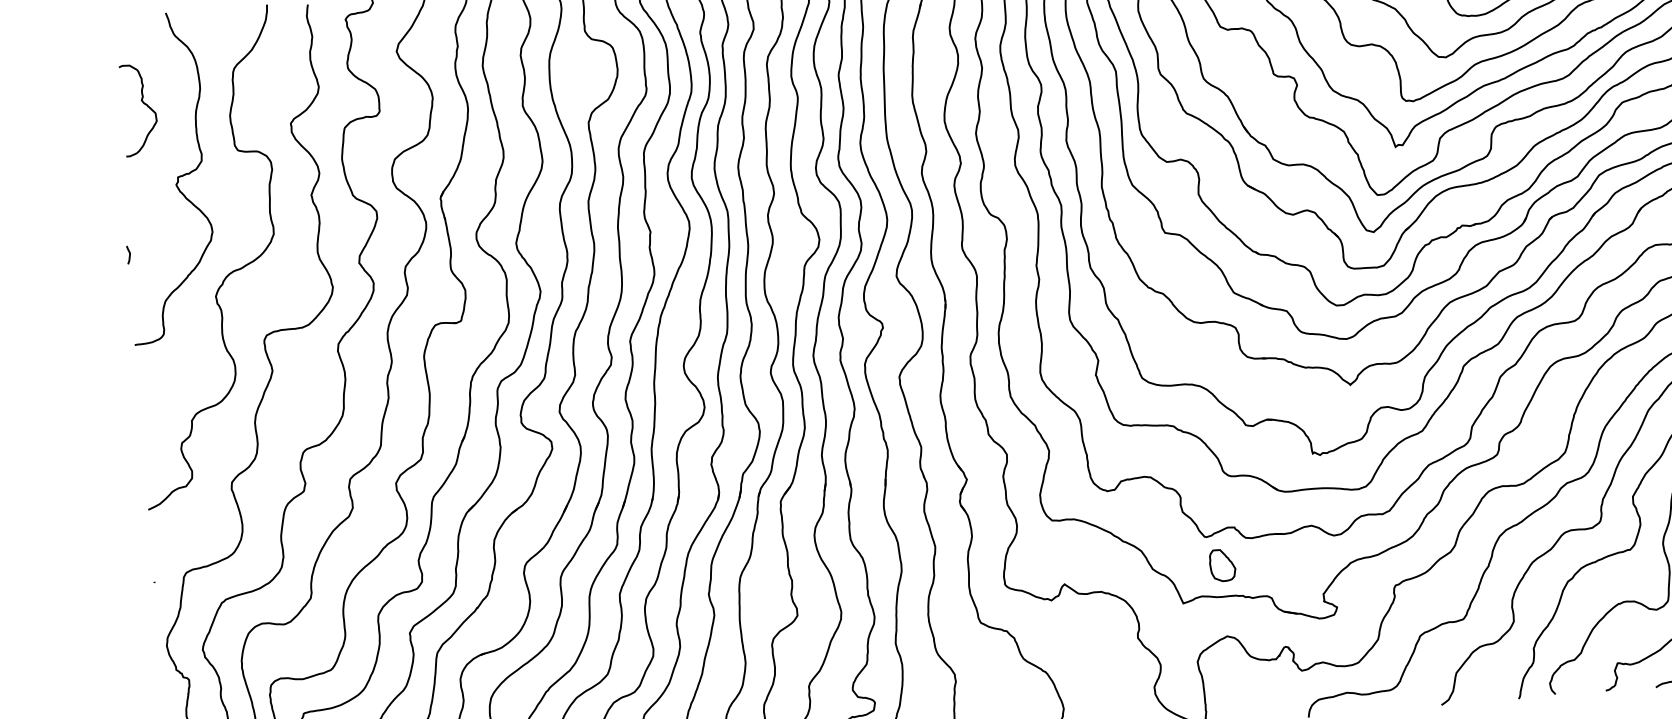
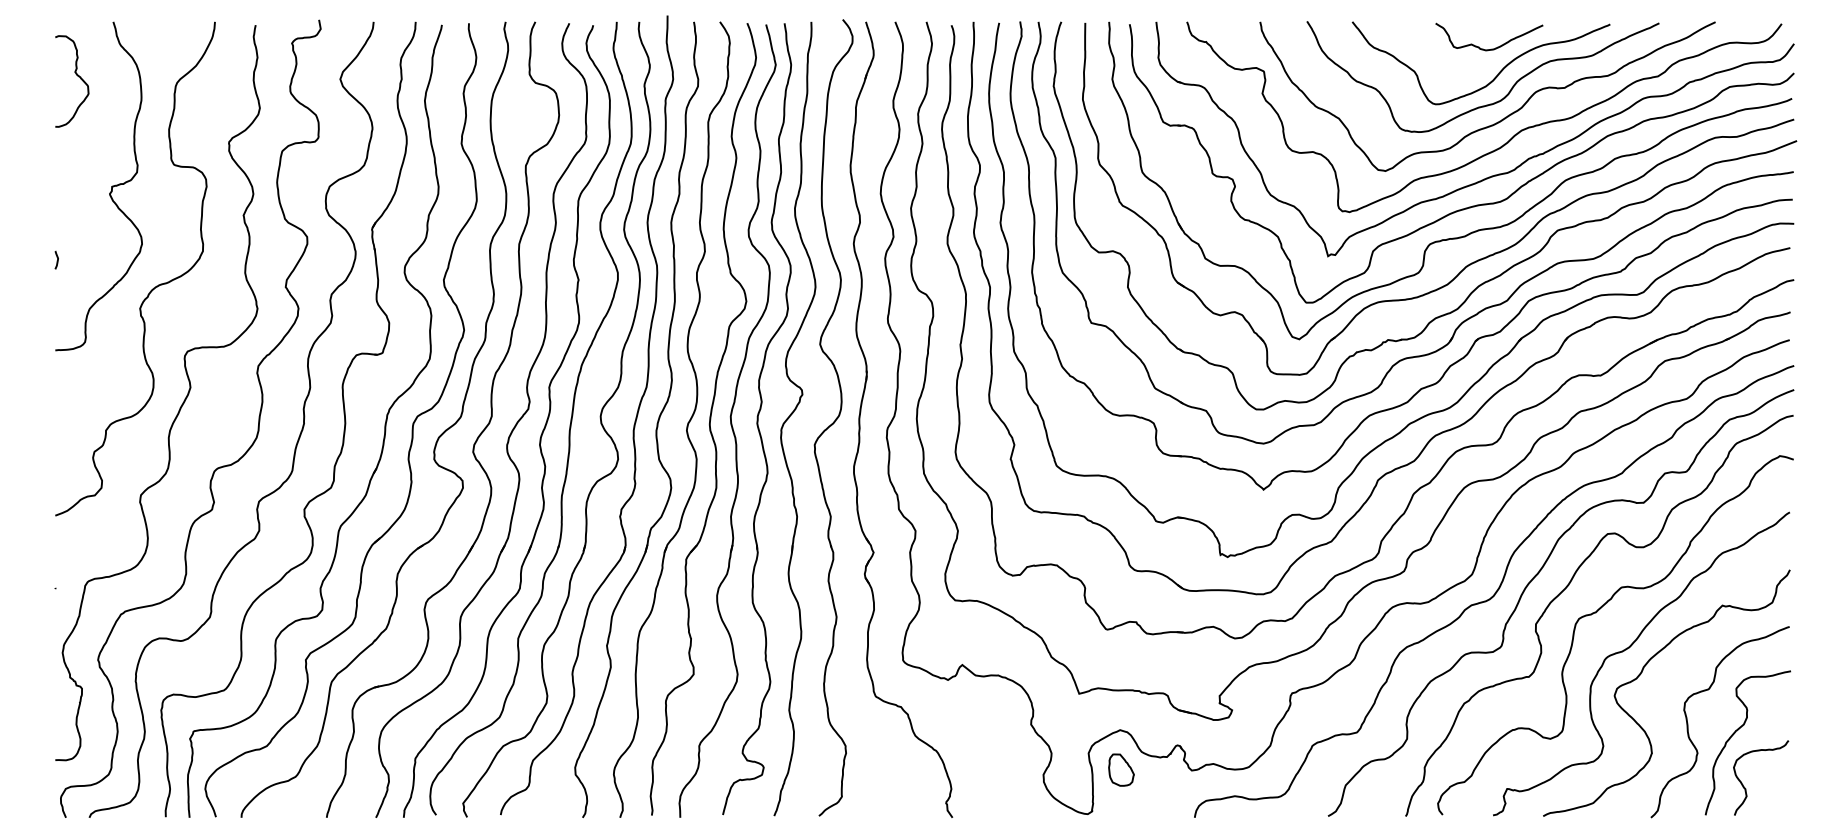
curve: (144, 104) -> (77, 76), moved
part: (1222, 564) -> (1121, 769), moved

